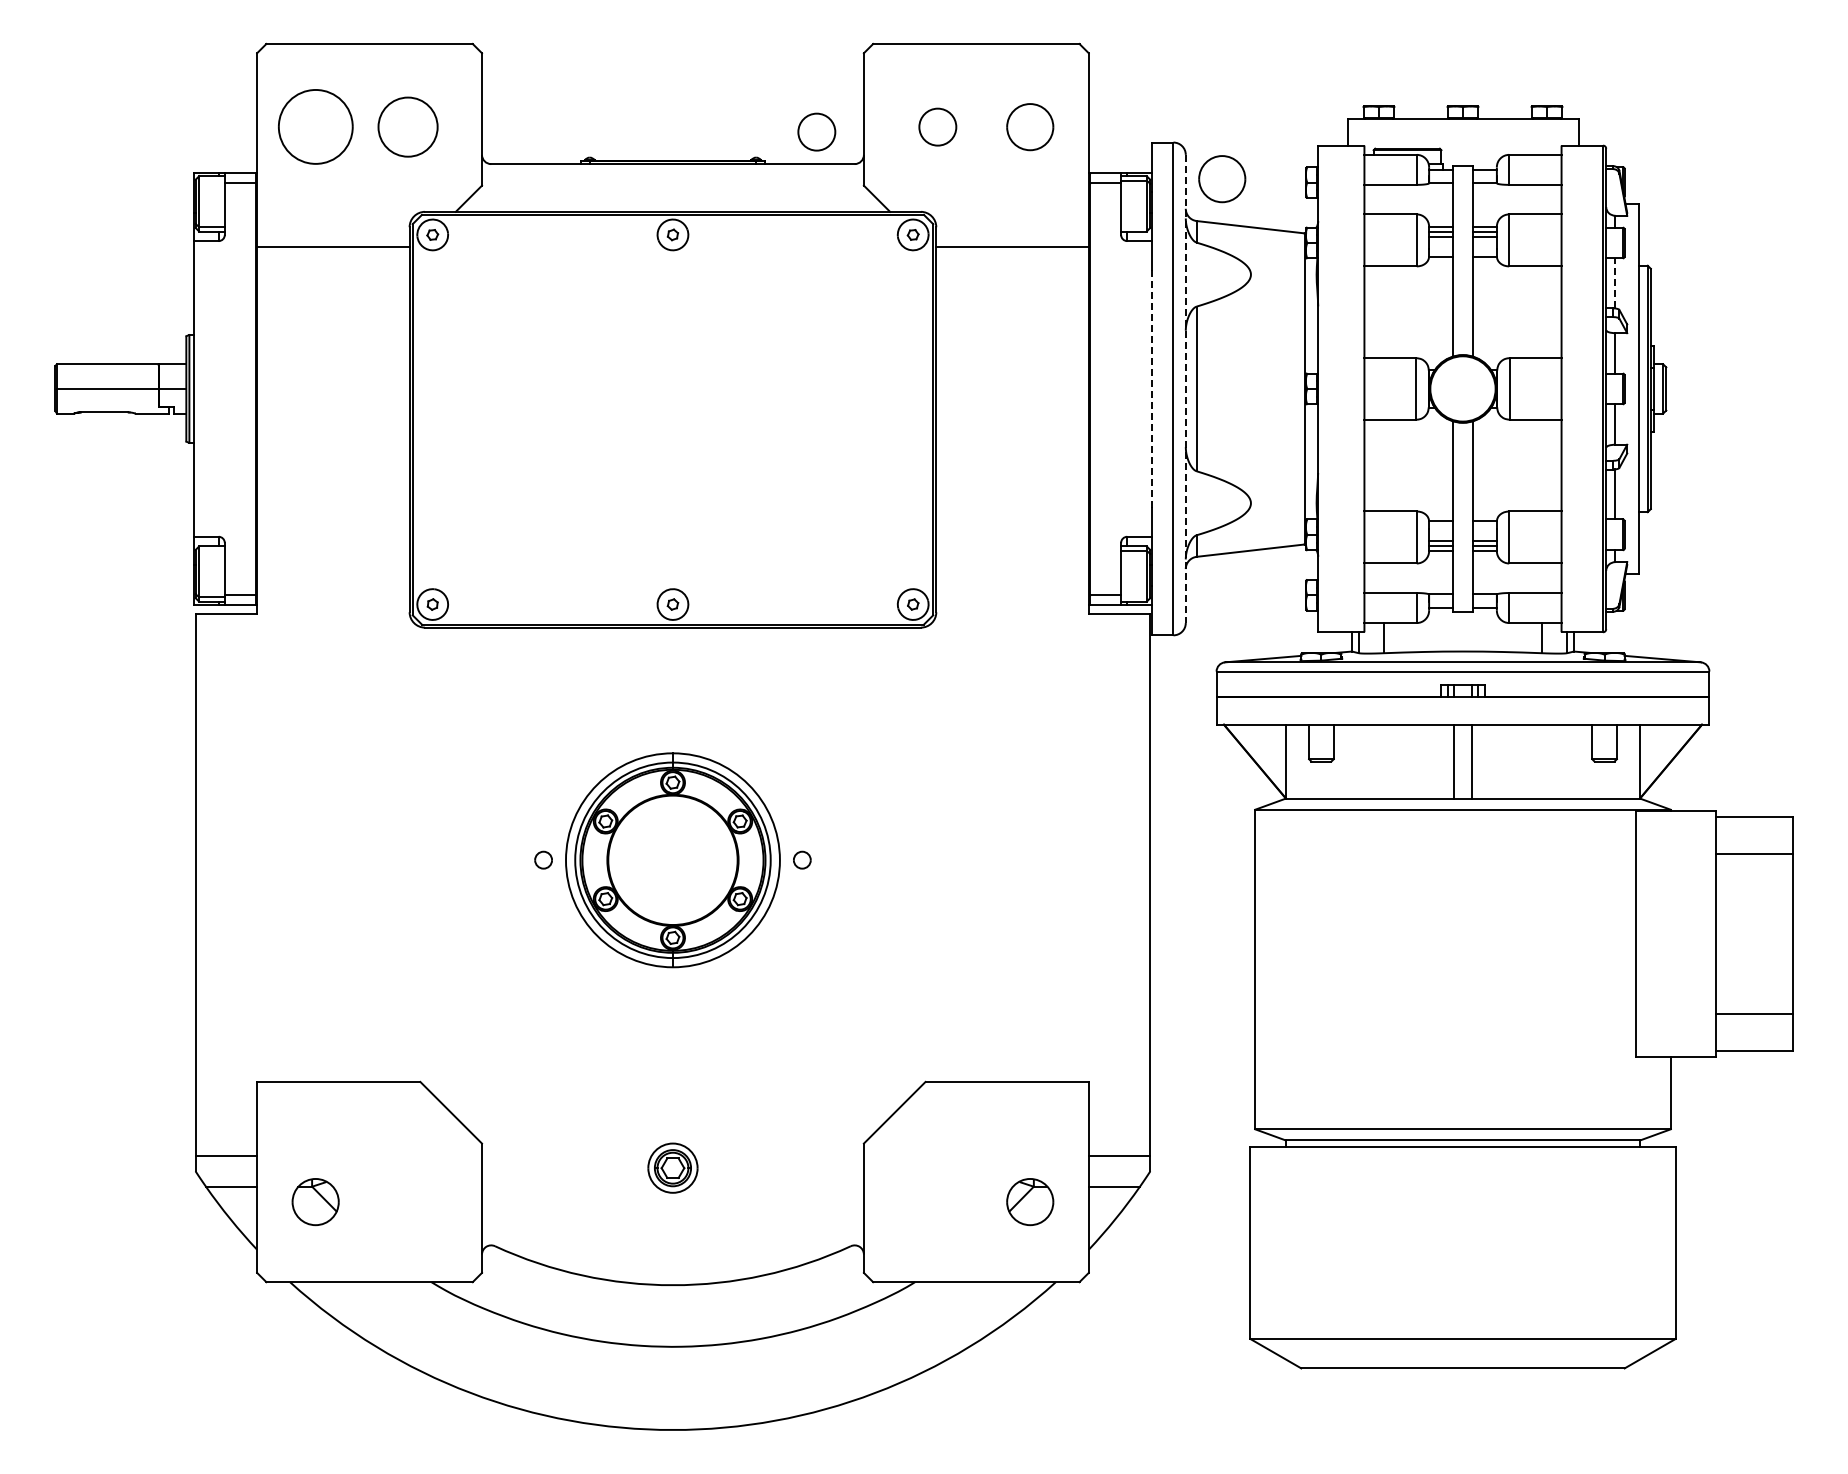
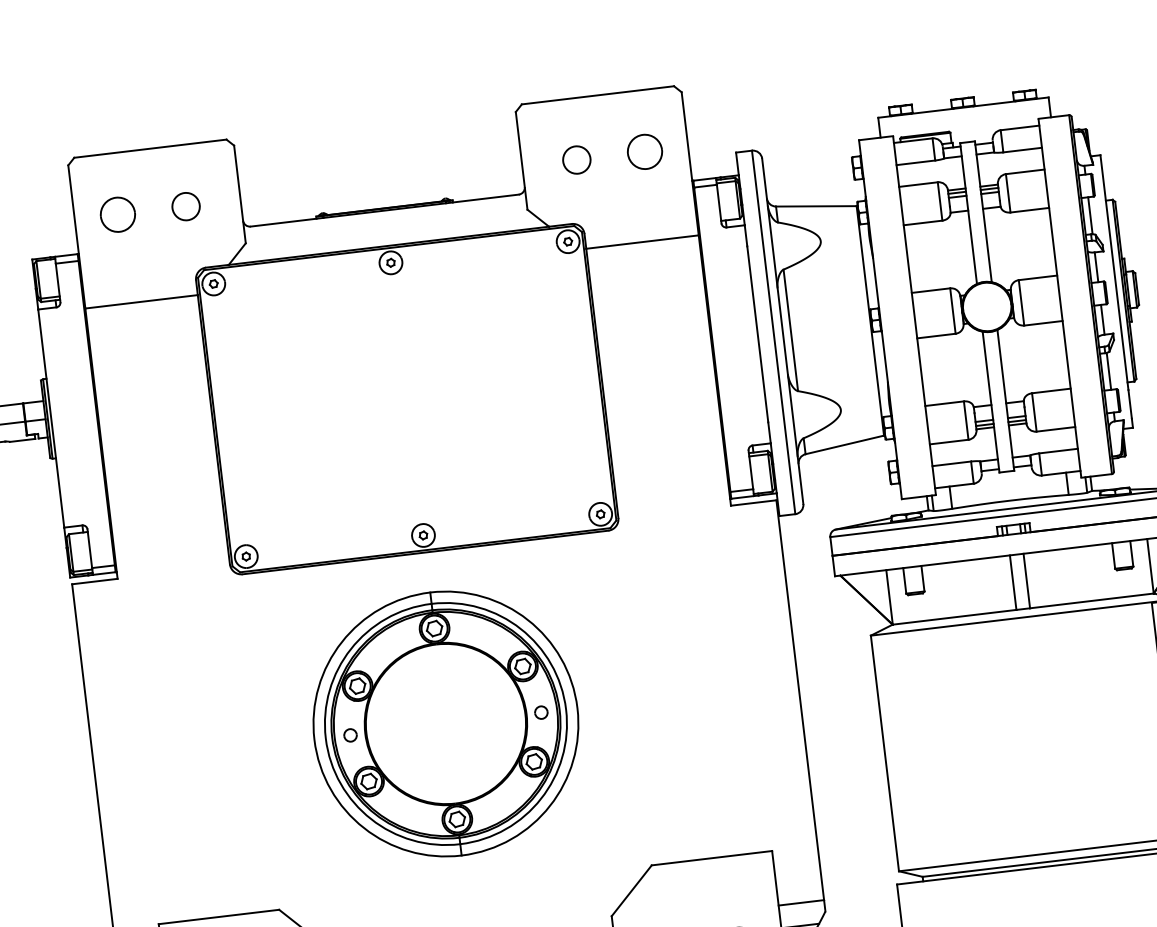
circle: (407, 126) -> (185, 206), size x0.62
part: (315, 127) -> (117, 215), size x0.62
circle: (816, 131) -> (487, 173), removed
part: (1222, 179) -> (791, 173), removed
line: (1615, 282) -> (1090, 215), dashed -> solid
line: (1151, 388) -> (757, 334), dashed -> solid
line: (1185, 389) -> (782, 331), dashed -> solid
part: (672, 860) -> (445, 724), size x1.67

